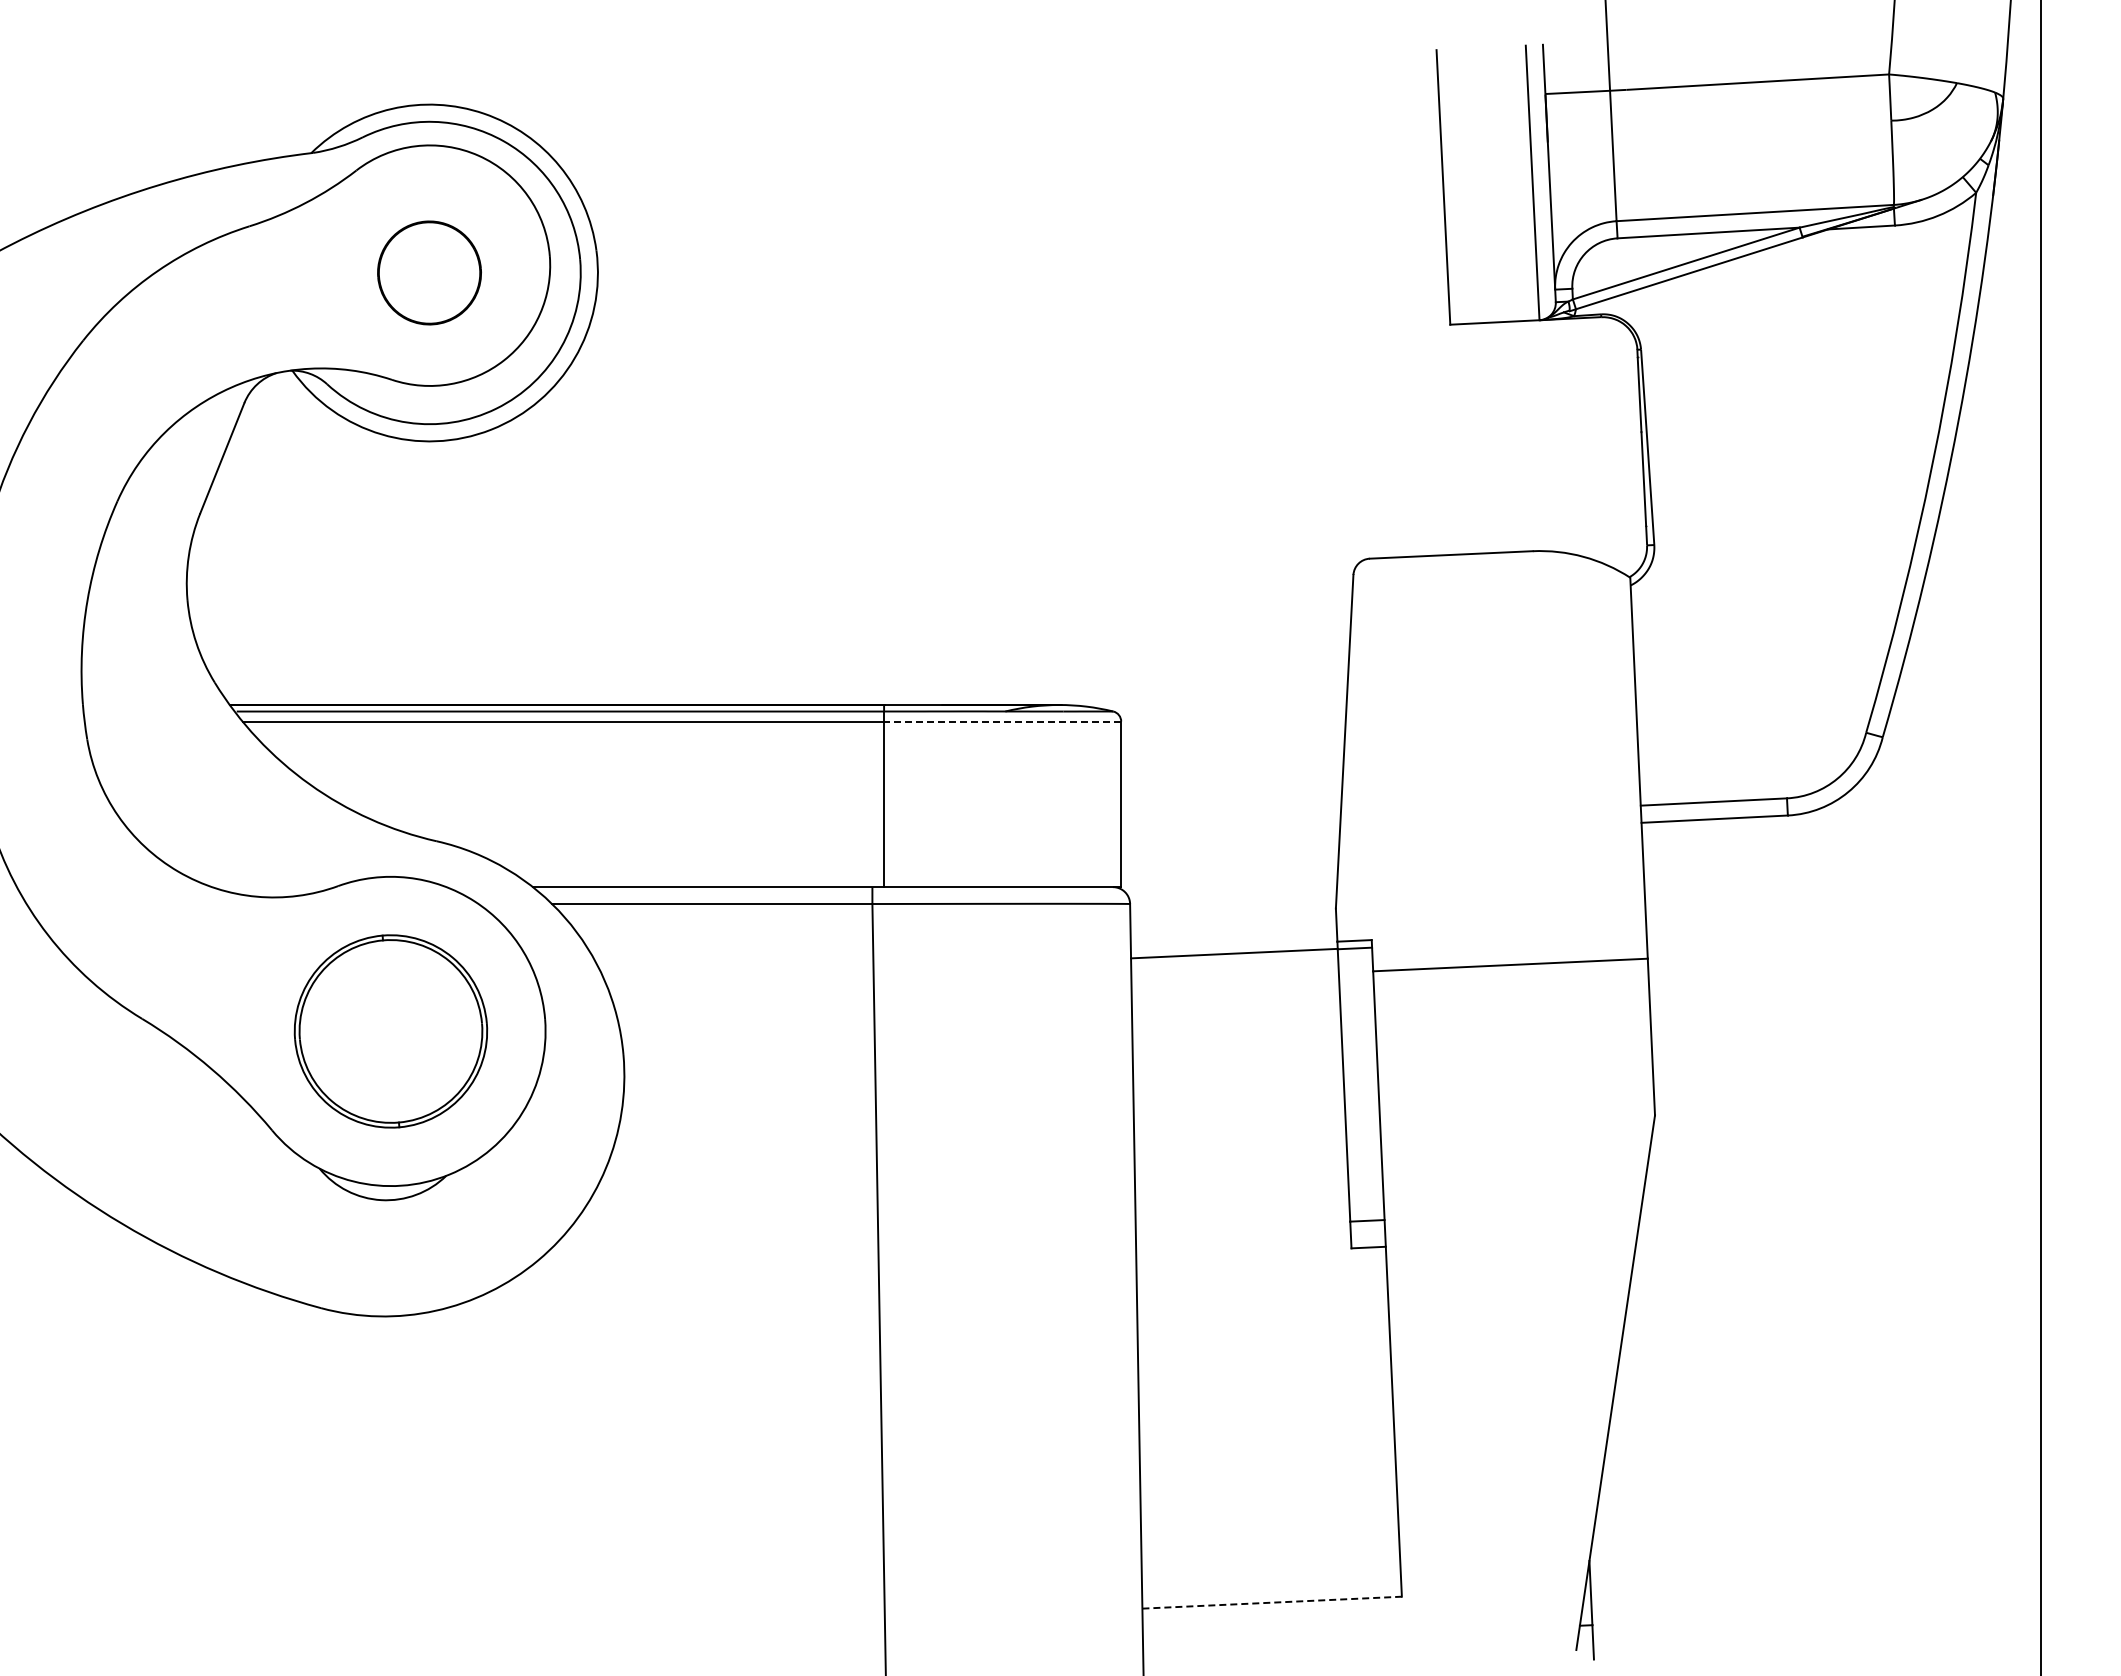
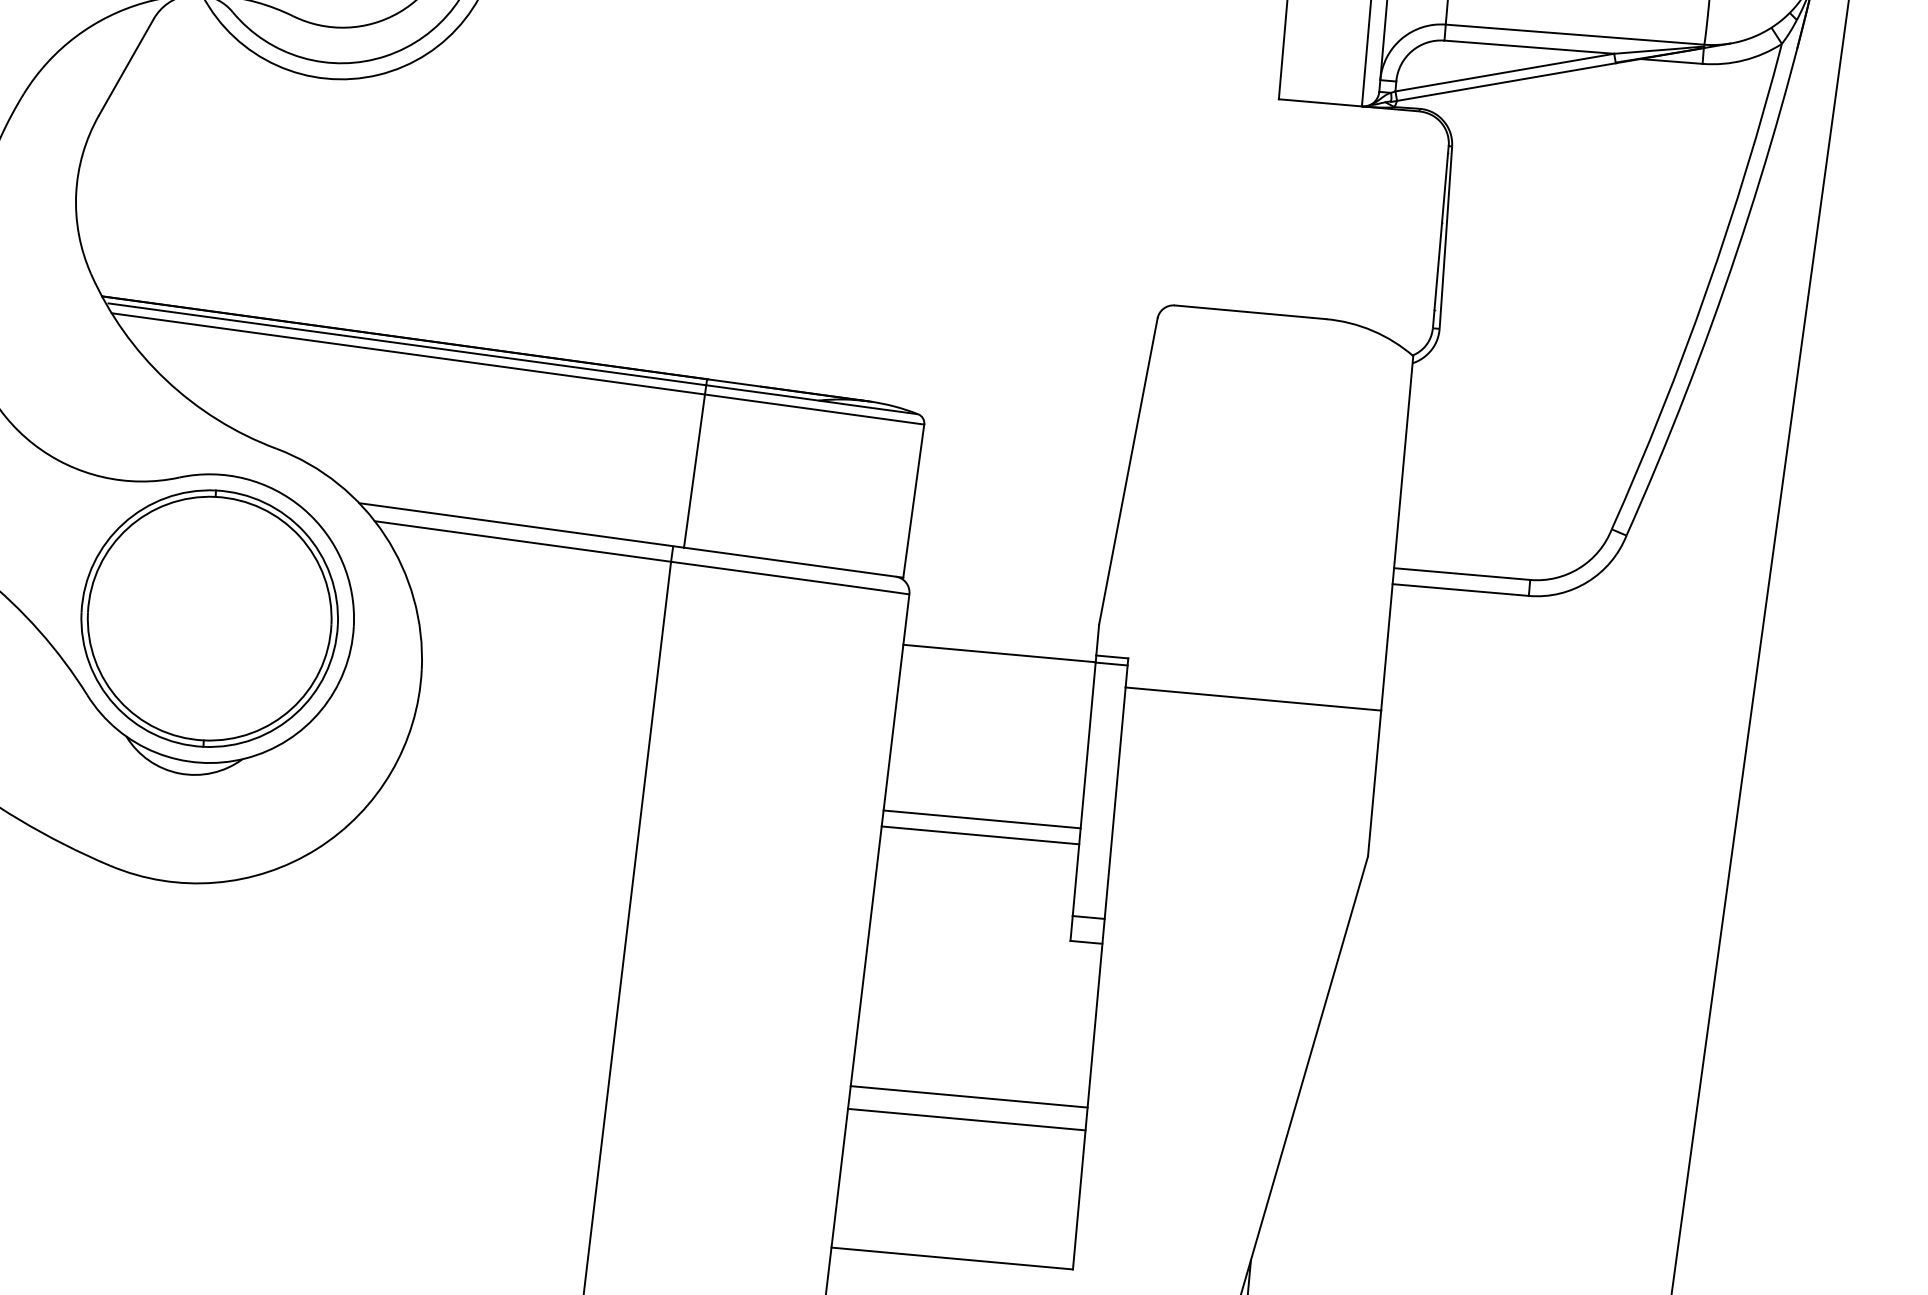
line: (1002, 721) -> (814, 409), dashed -> solid
part: (390, 1031) -> (209, 618), size x1.43
line: (1239, 1132) -> (981, 819), added
line: (1240, 1149) -> (980, 835), added
line: (1266, 1428) -> (969, 1096), added
line: (1267, 1452) -> (966, 1119), added
line: (1272, 1602) -> (952, 1258), dashed -> solid

